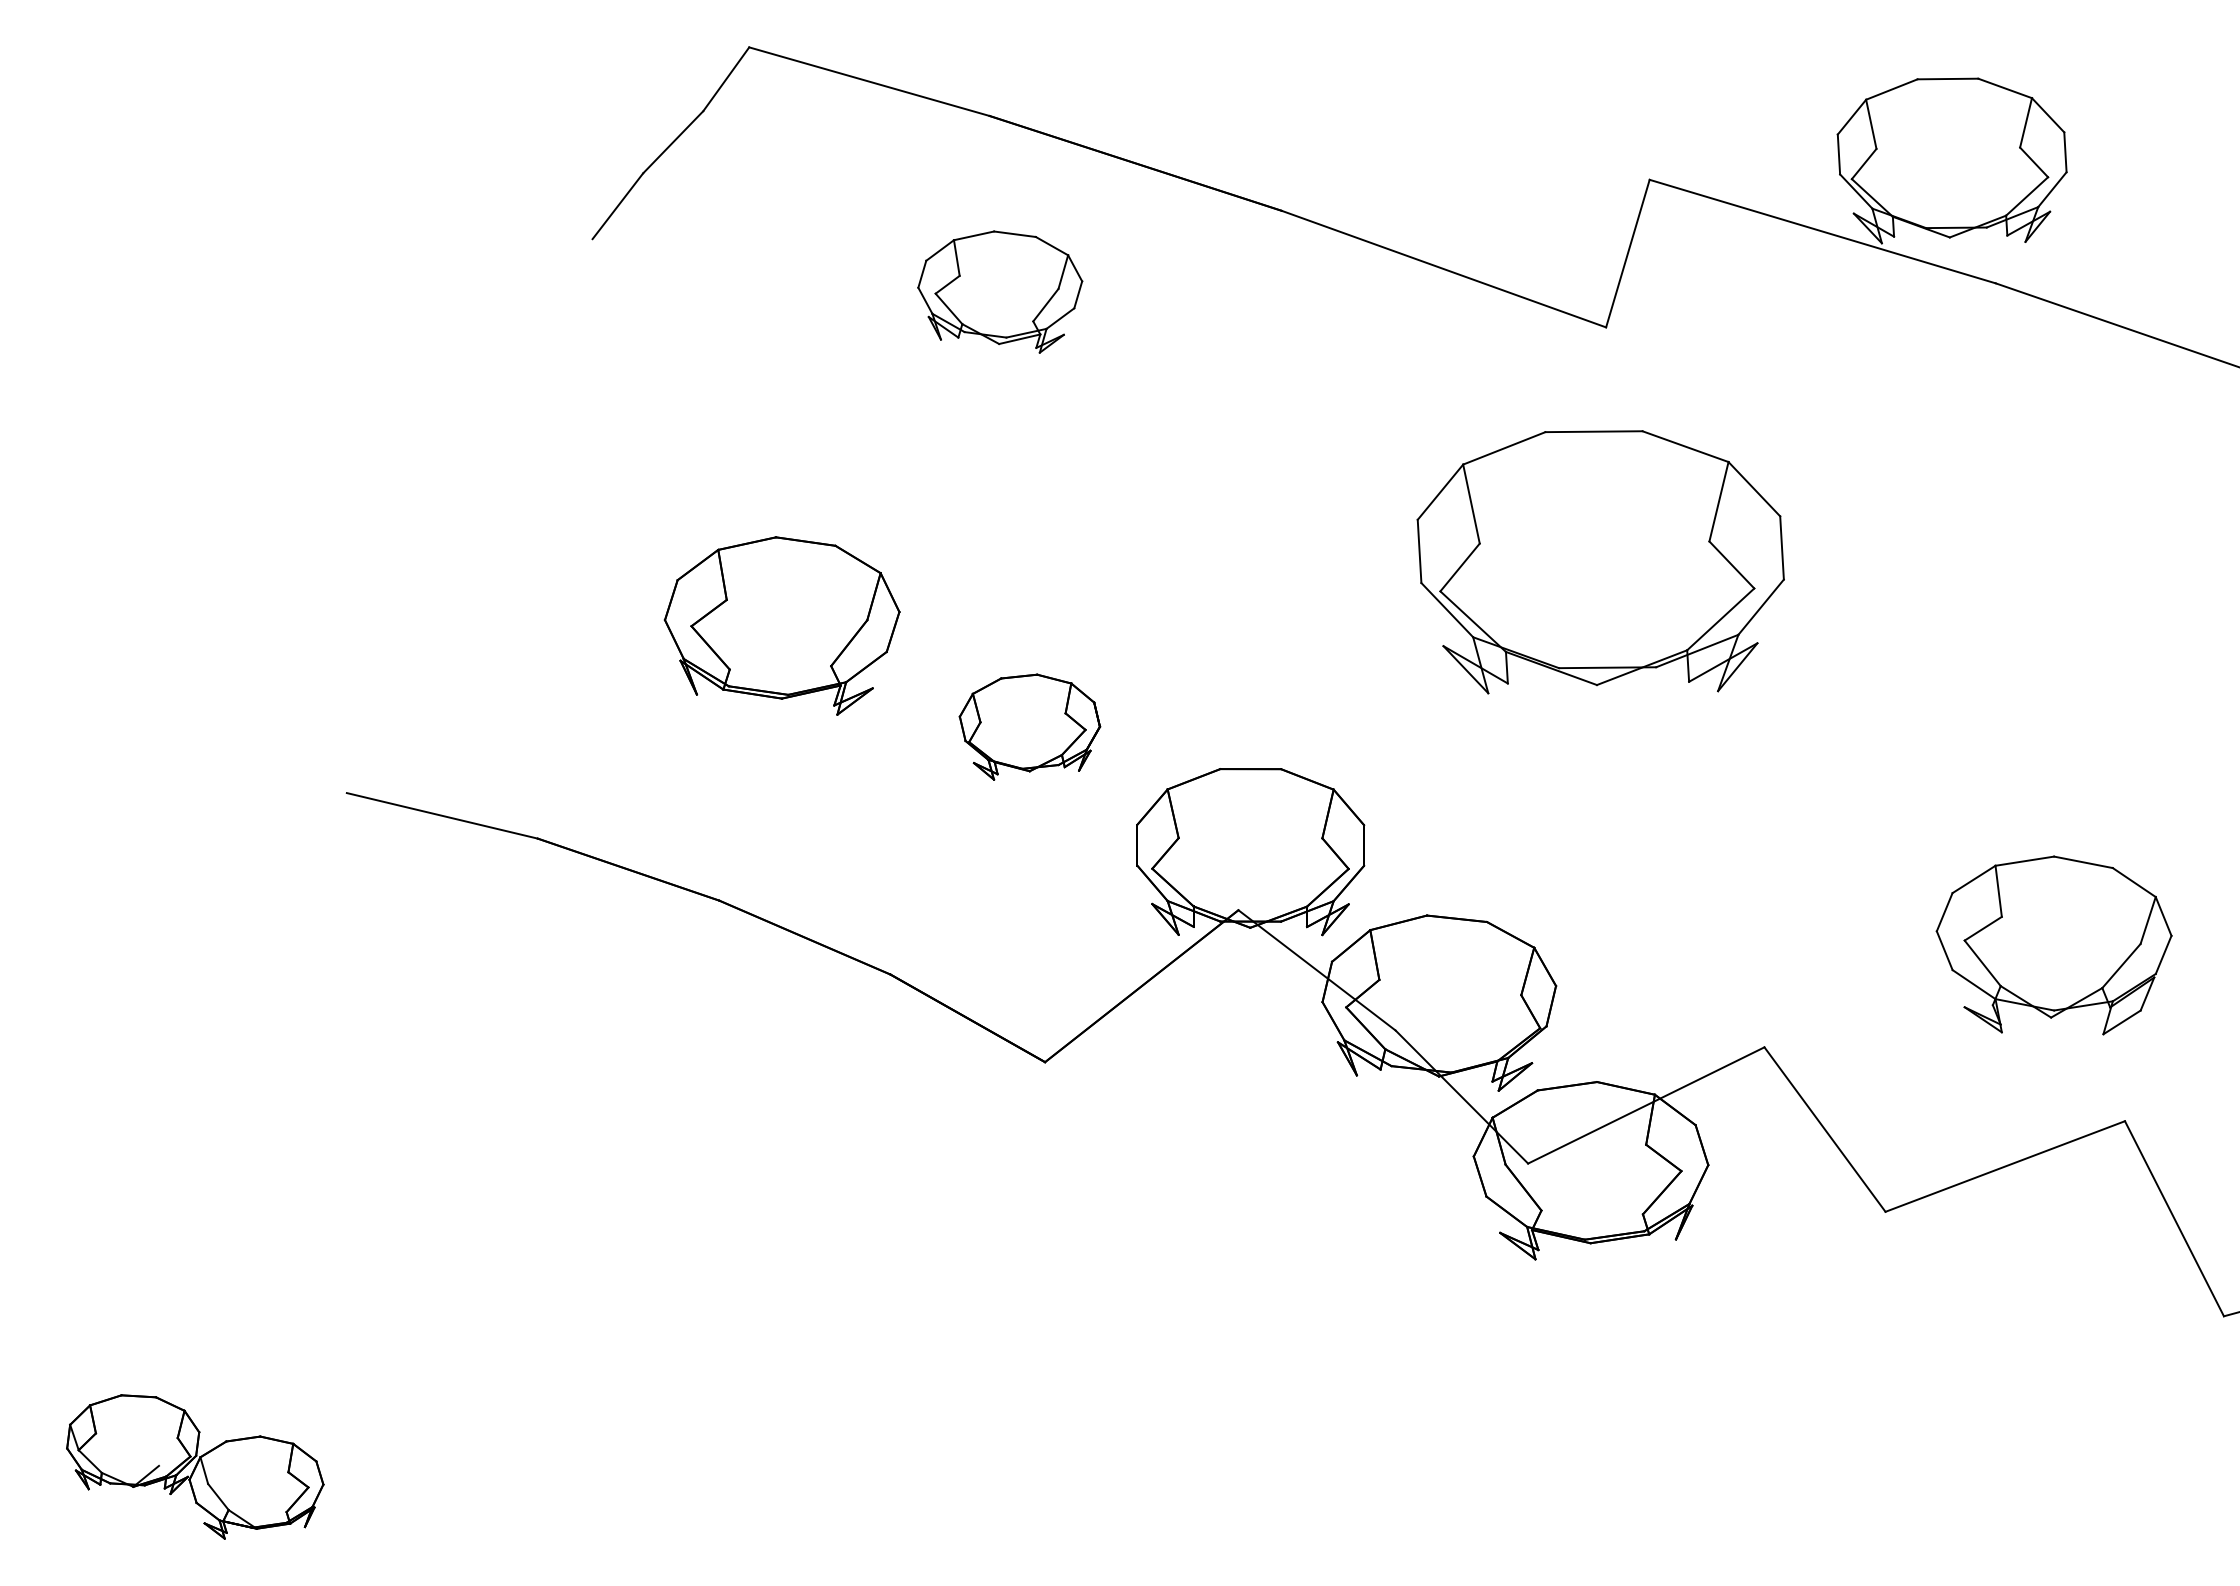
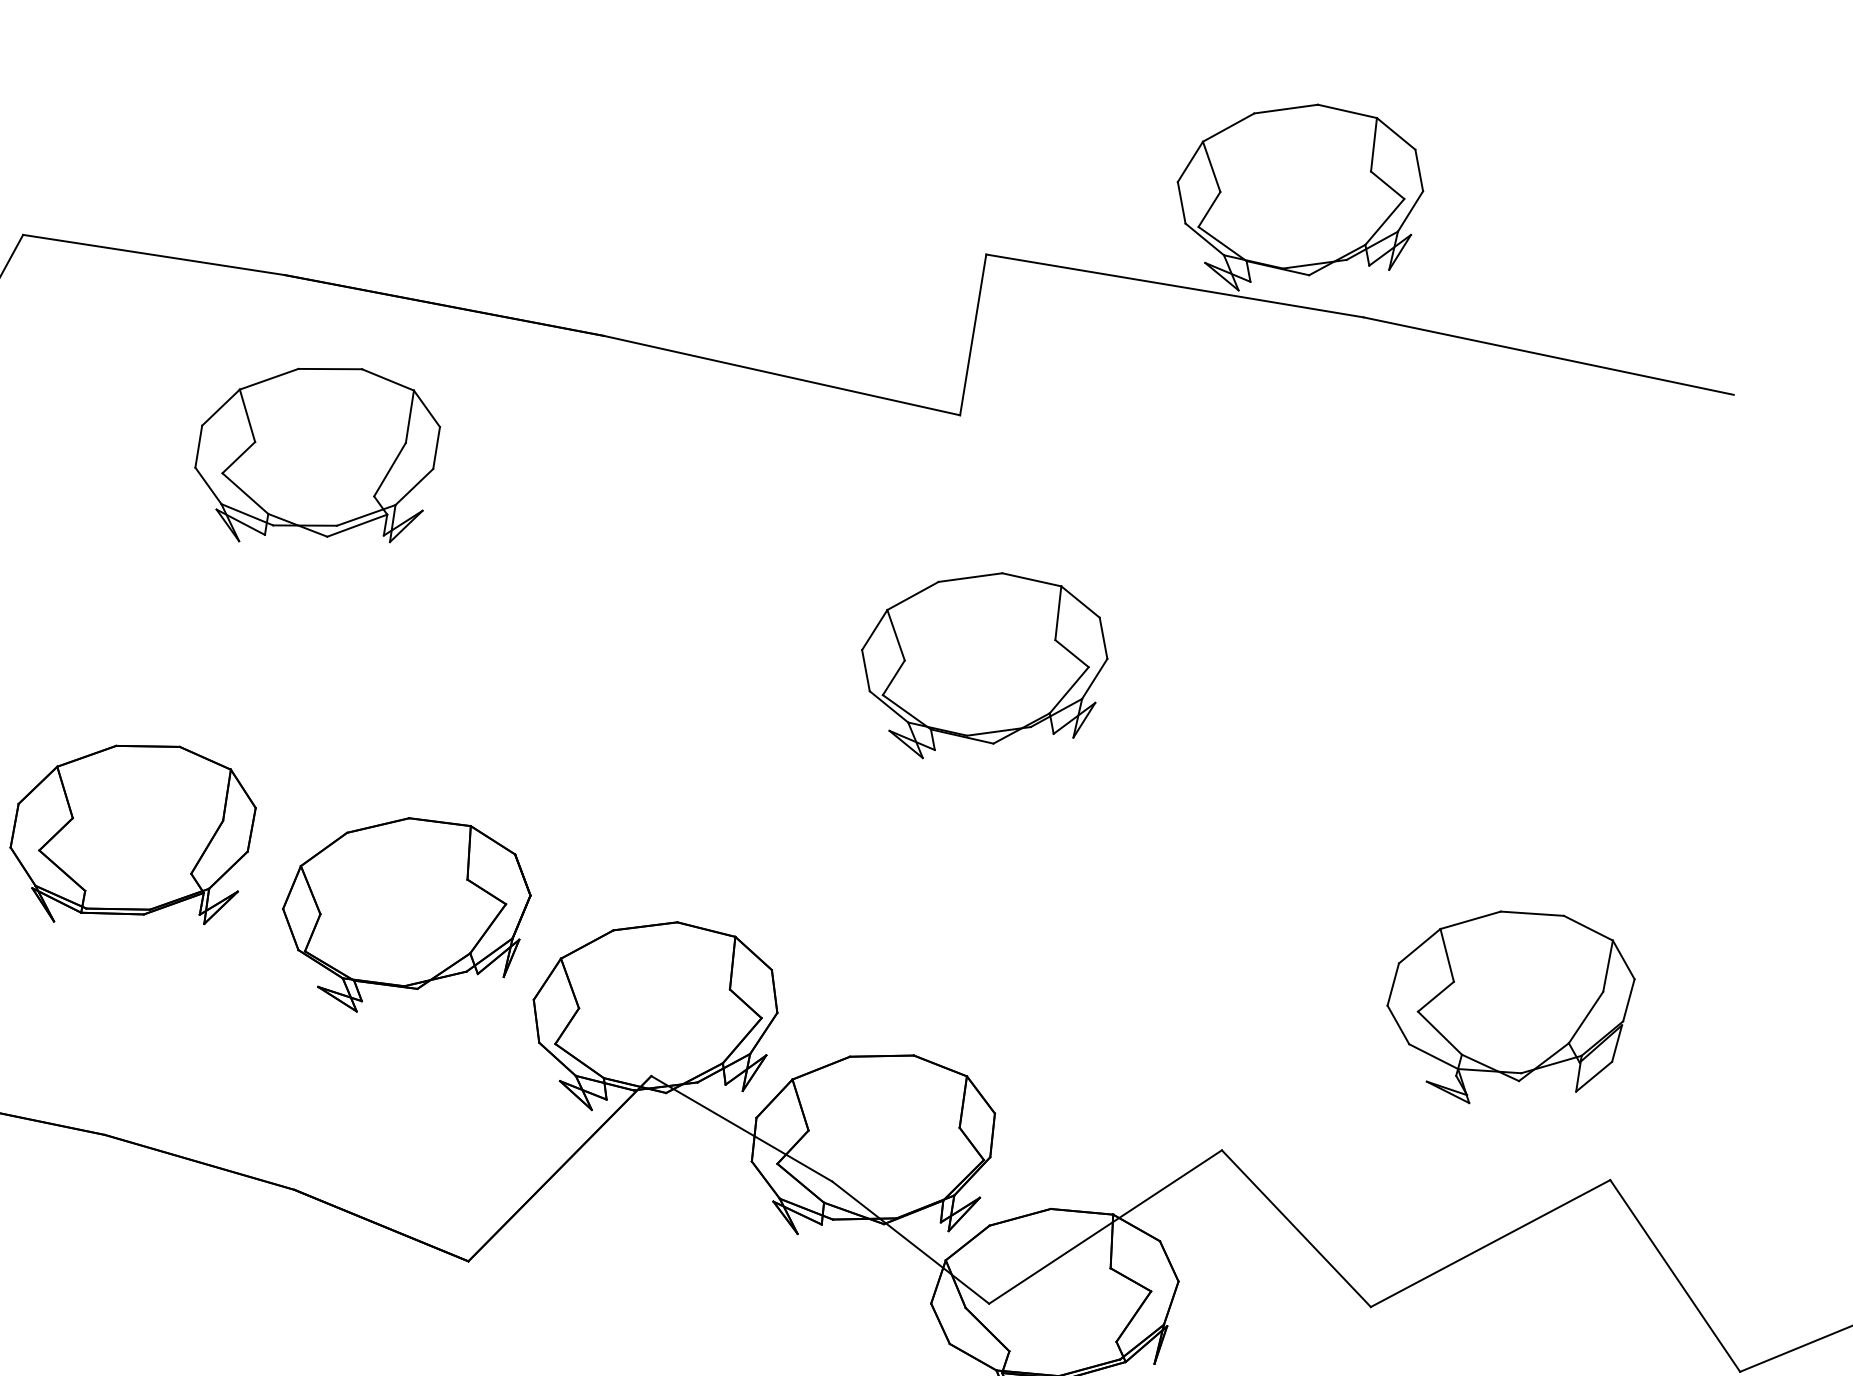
part: (1000, 291) -> (319, 457), size x1.43
part: (1600, 562) -> (985, 662), size x0.62
part: (1029, 726) -> (407, 910), size x1.67

